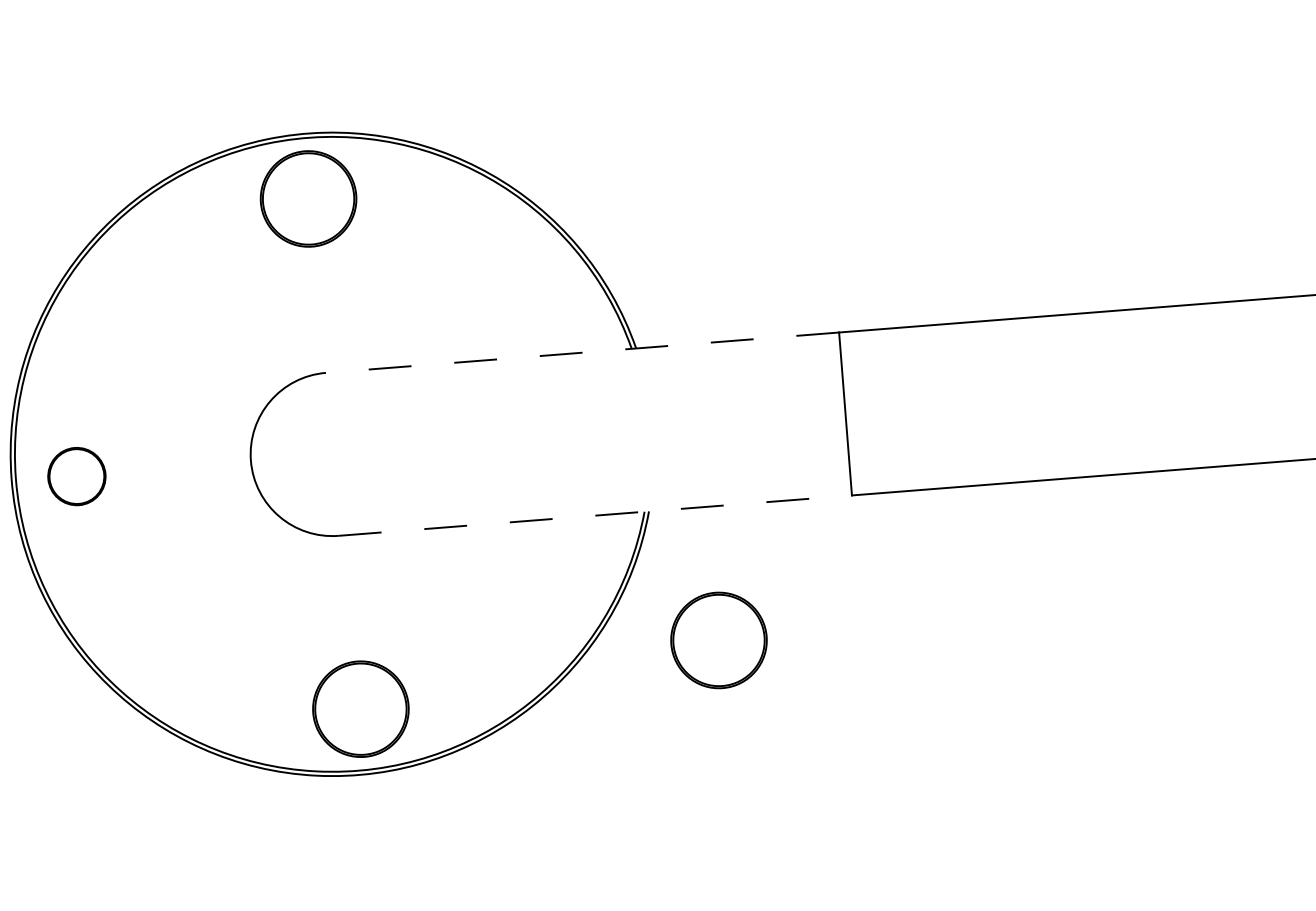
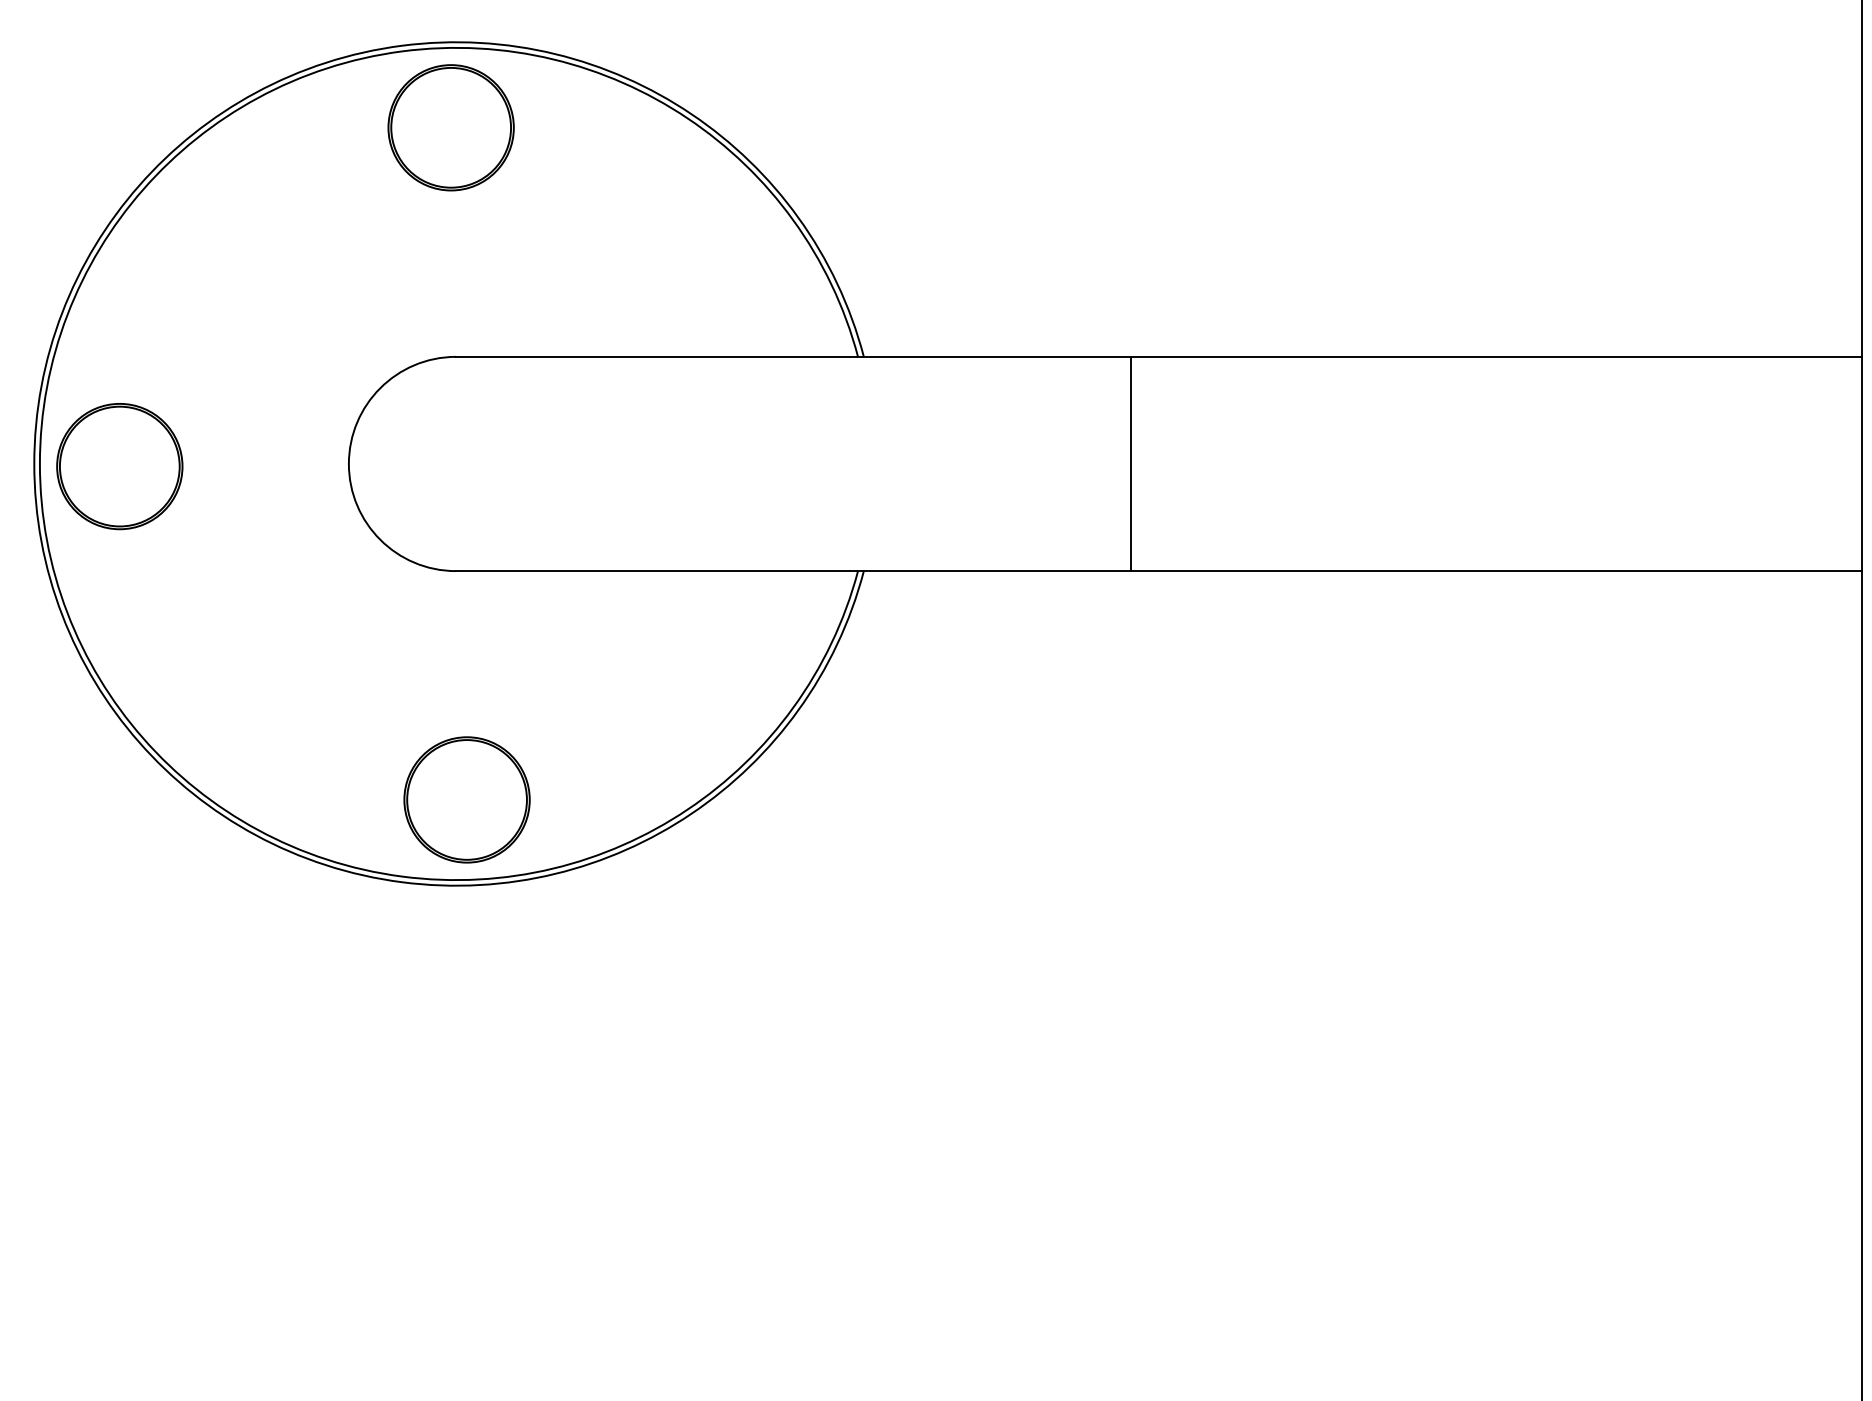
line: (581, 352) -> (792, 356), dashed -> solid
part: (76, 476) -> (119, 466), size x1.67
line: (595, 515) -> (793, 571), dashed -> solid
part: (718, 640) -> (941, 746), removed

